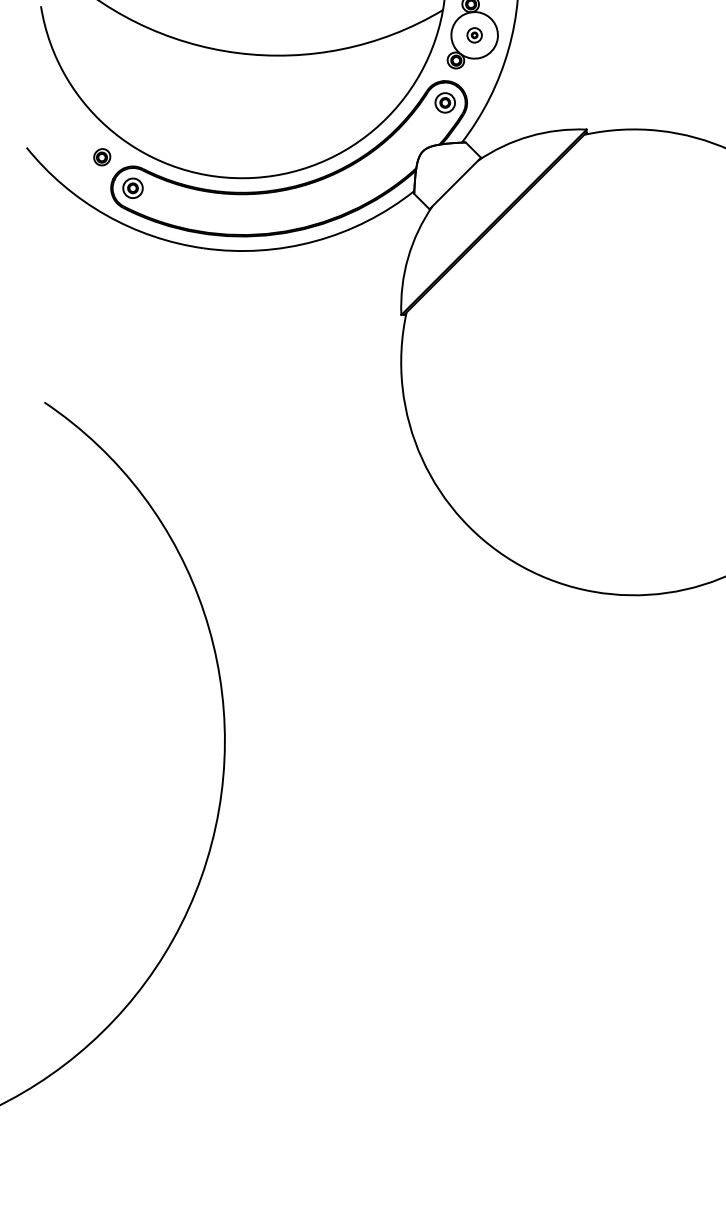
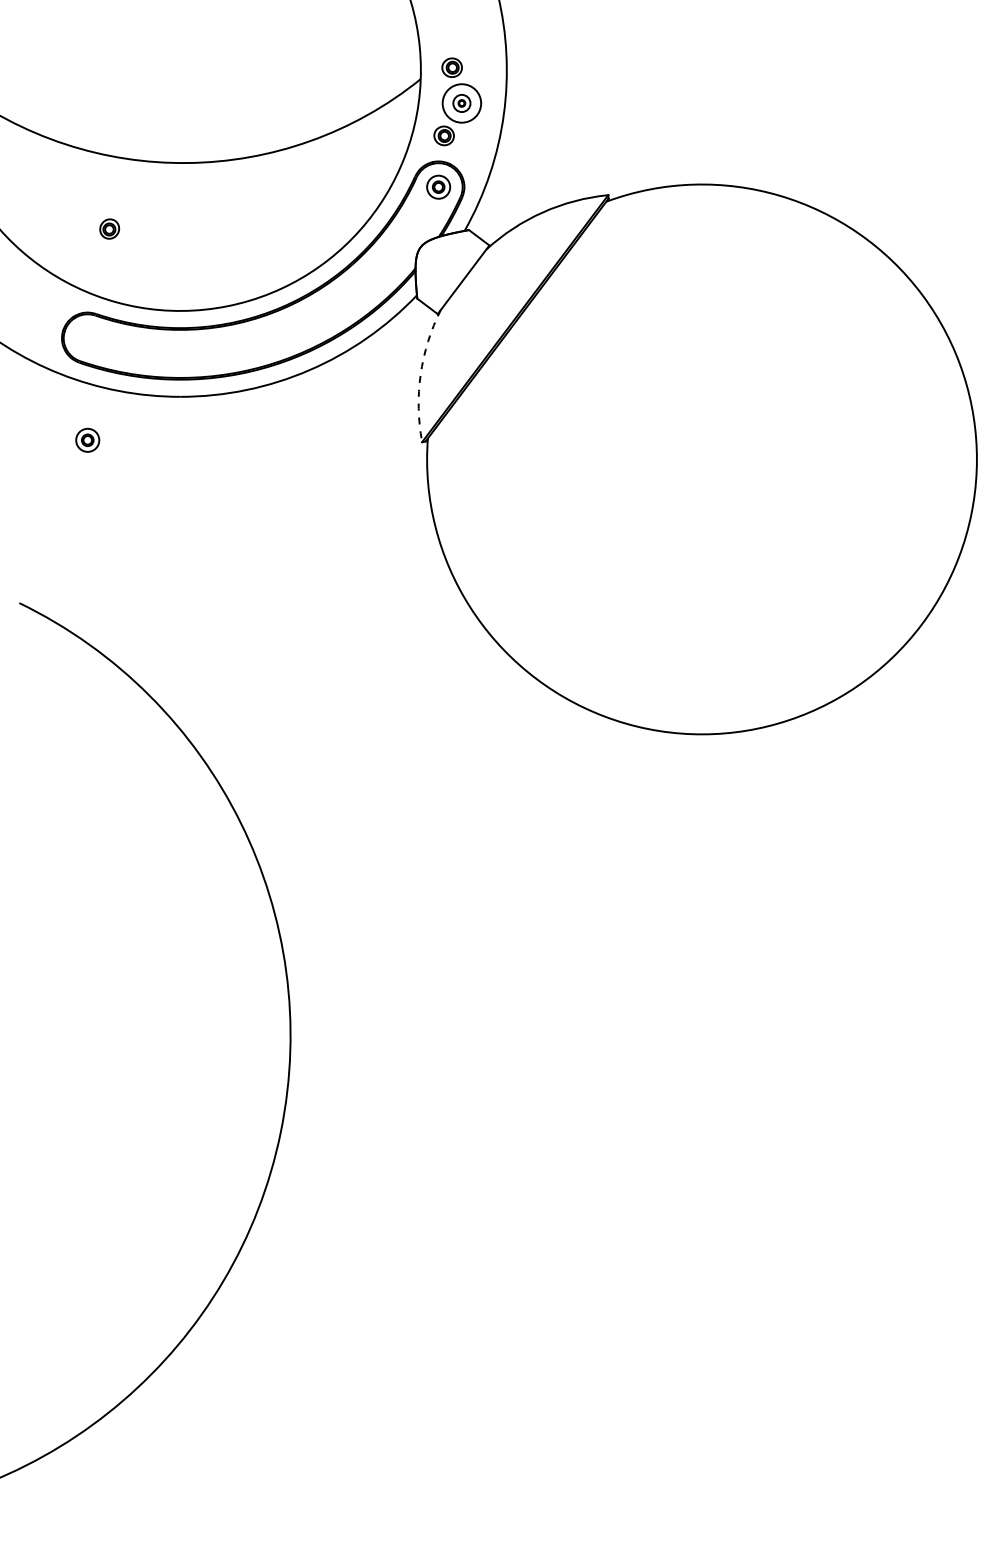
circle: (474, 34) -> (461, 102), size x0.7
part: (102, 156) -> (109, 228), moved
part: (132, 187) -> (87, 439), moved
arc: (407, 257) -> (420, 374), solid -> dashed

